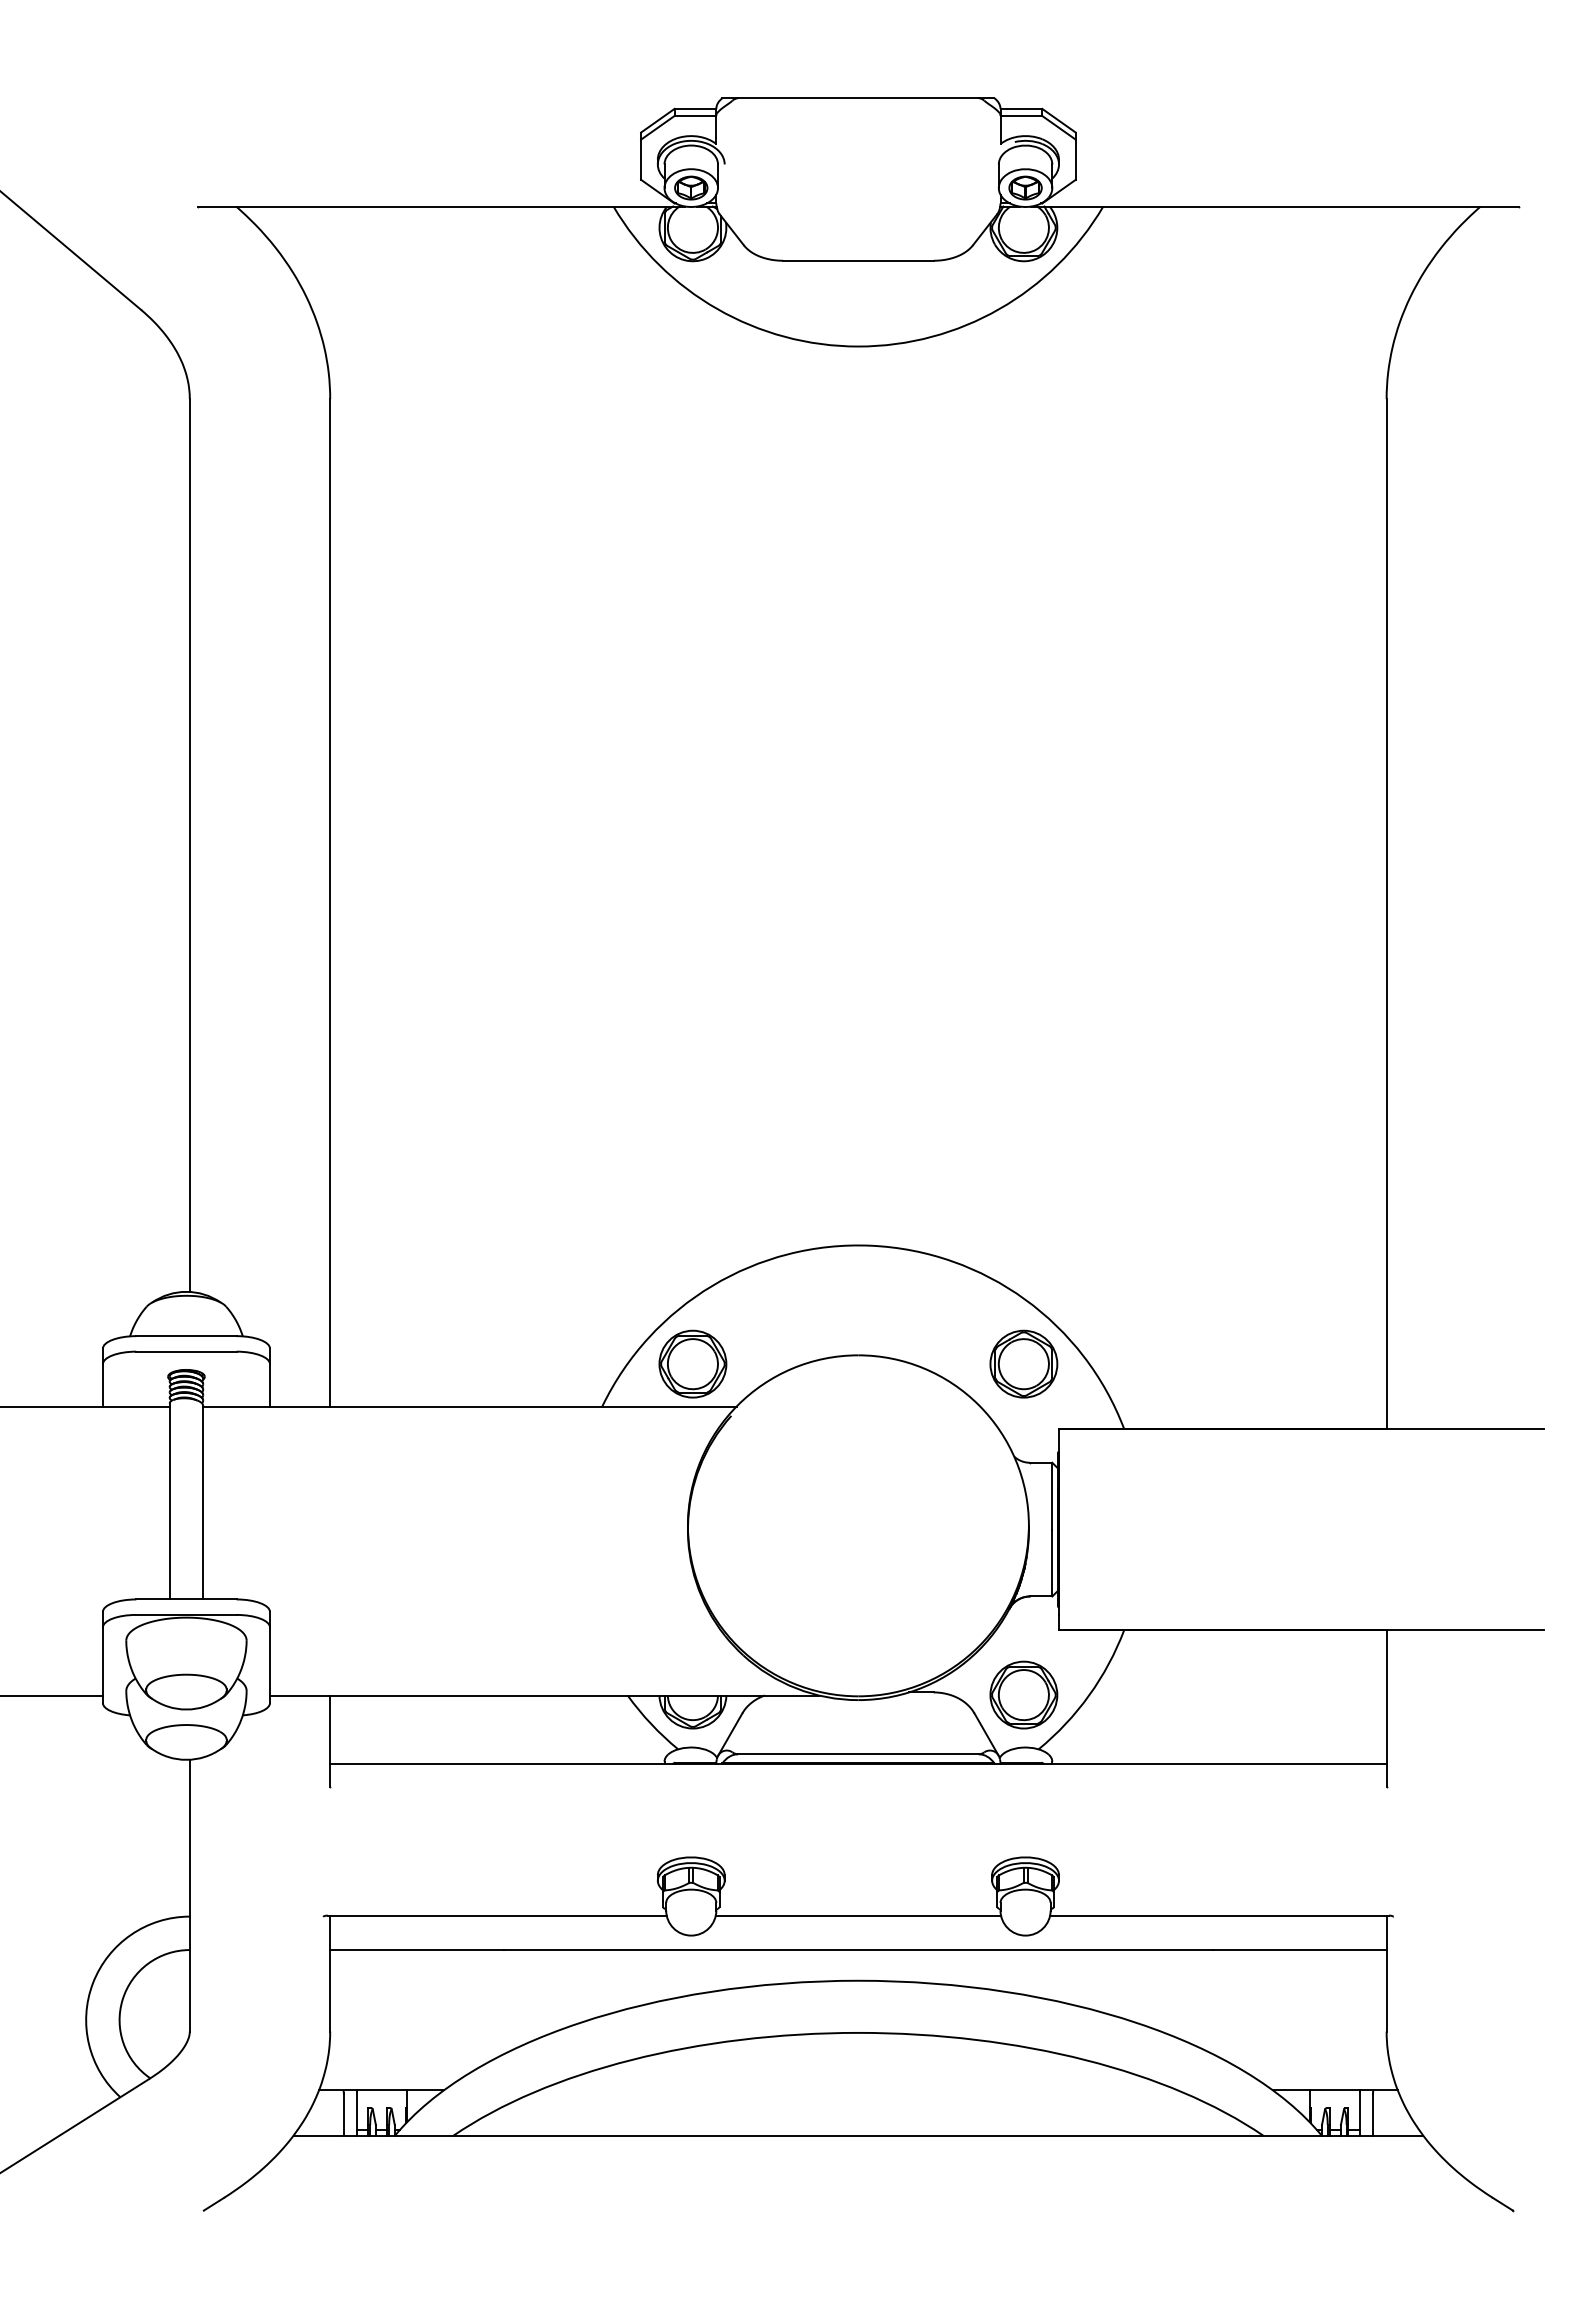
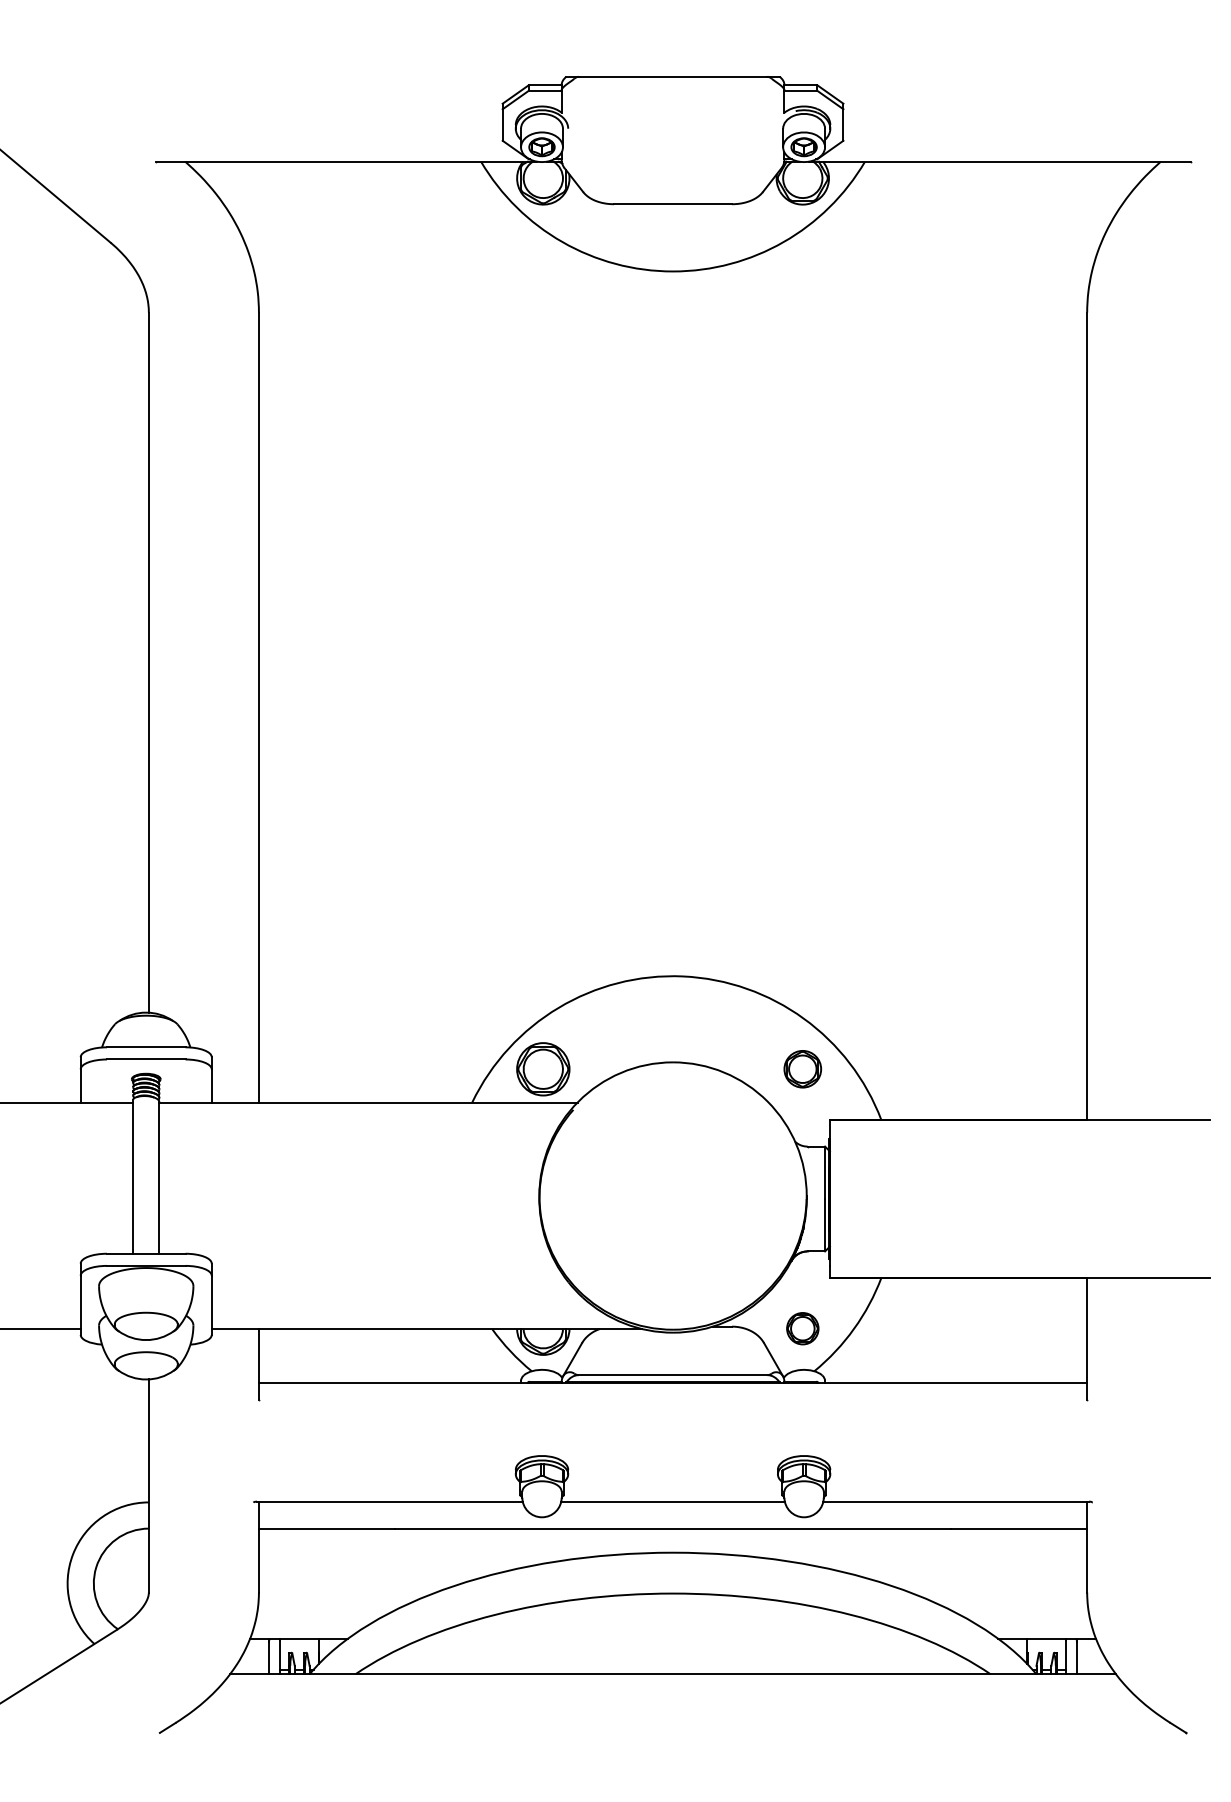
part: (1023, 1363) -> (802, 1068), size x0.7
part: (1023, 1694) -> (802, 1328), size x0.6

